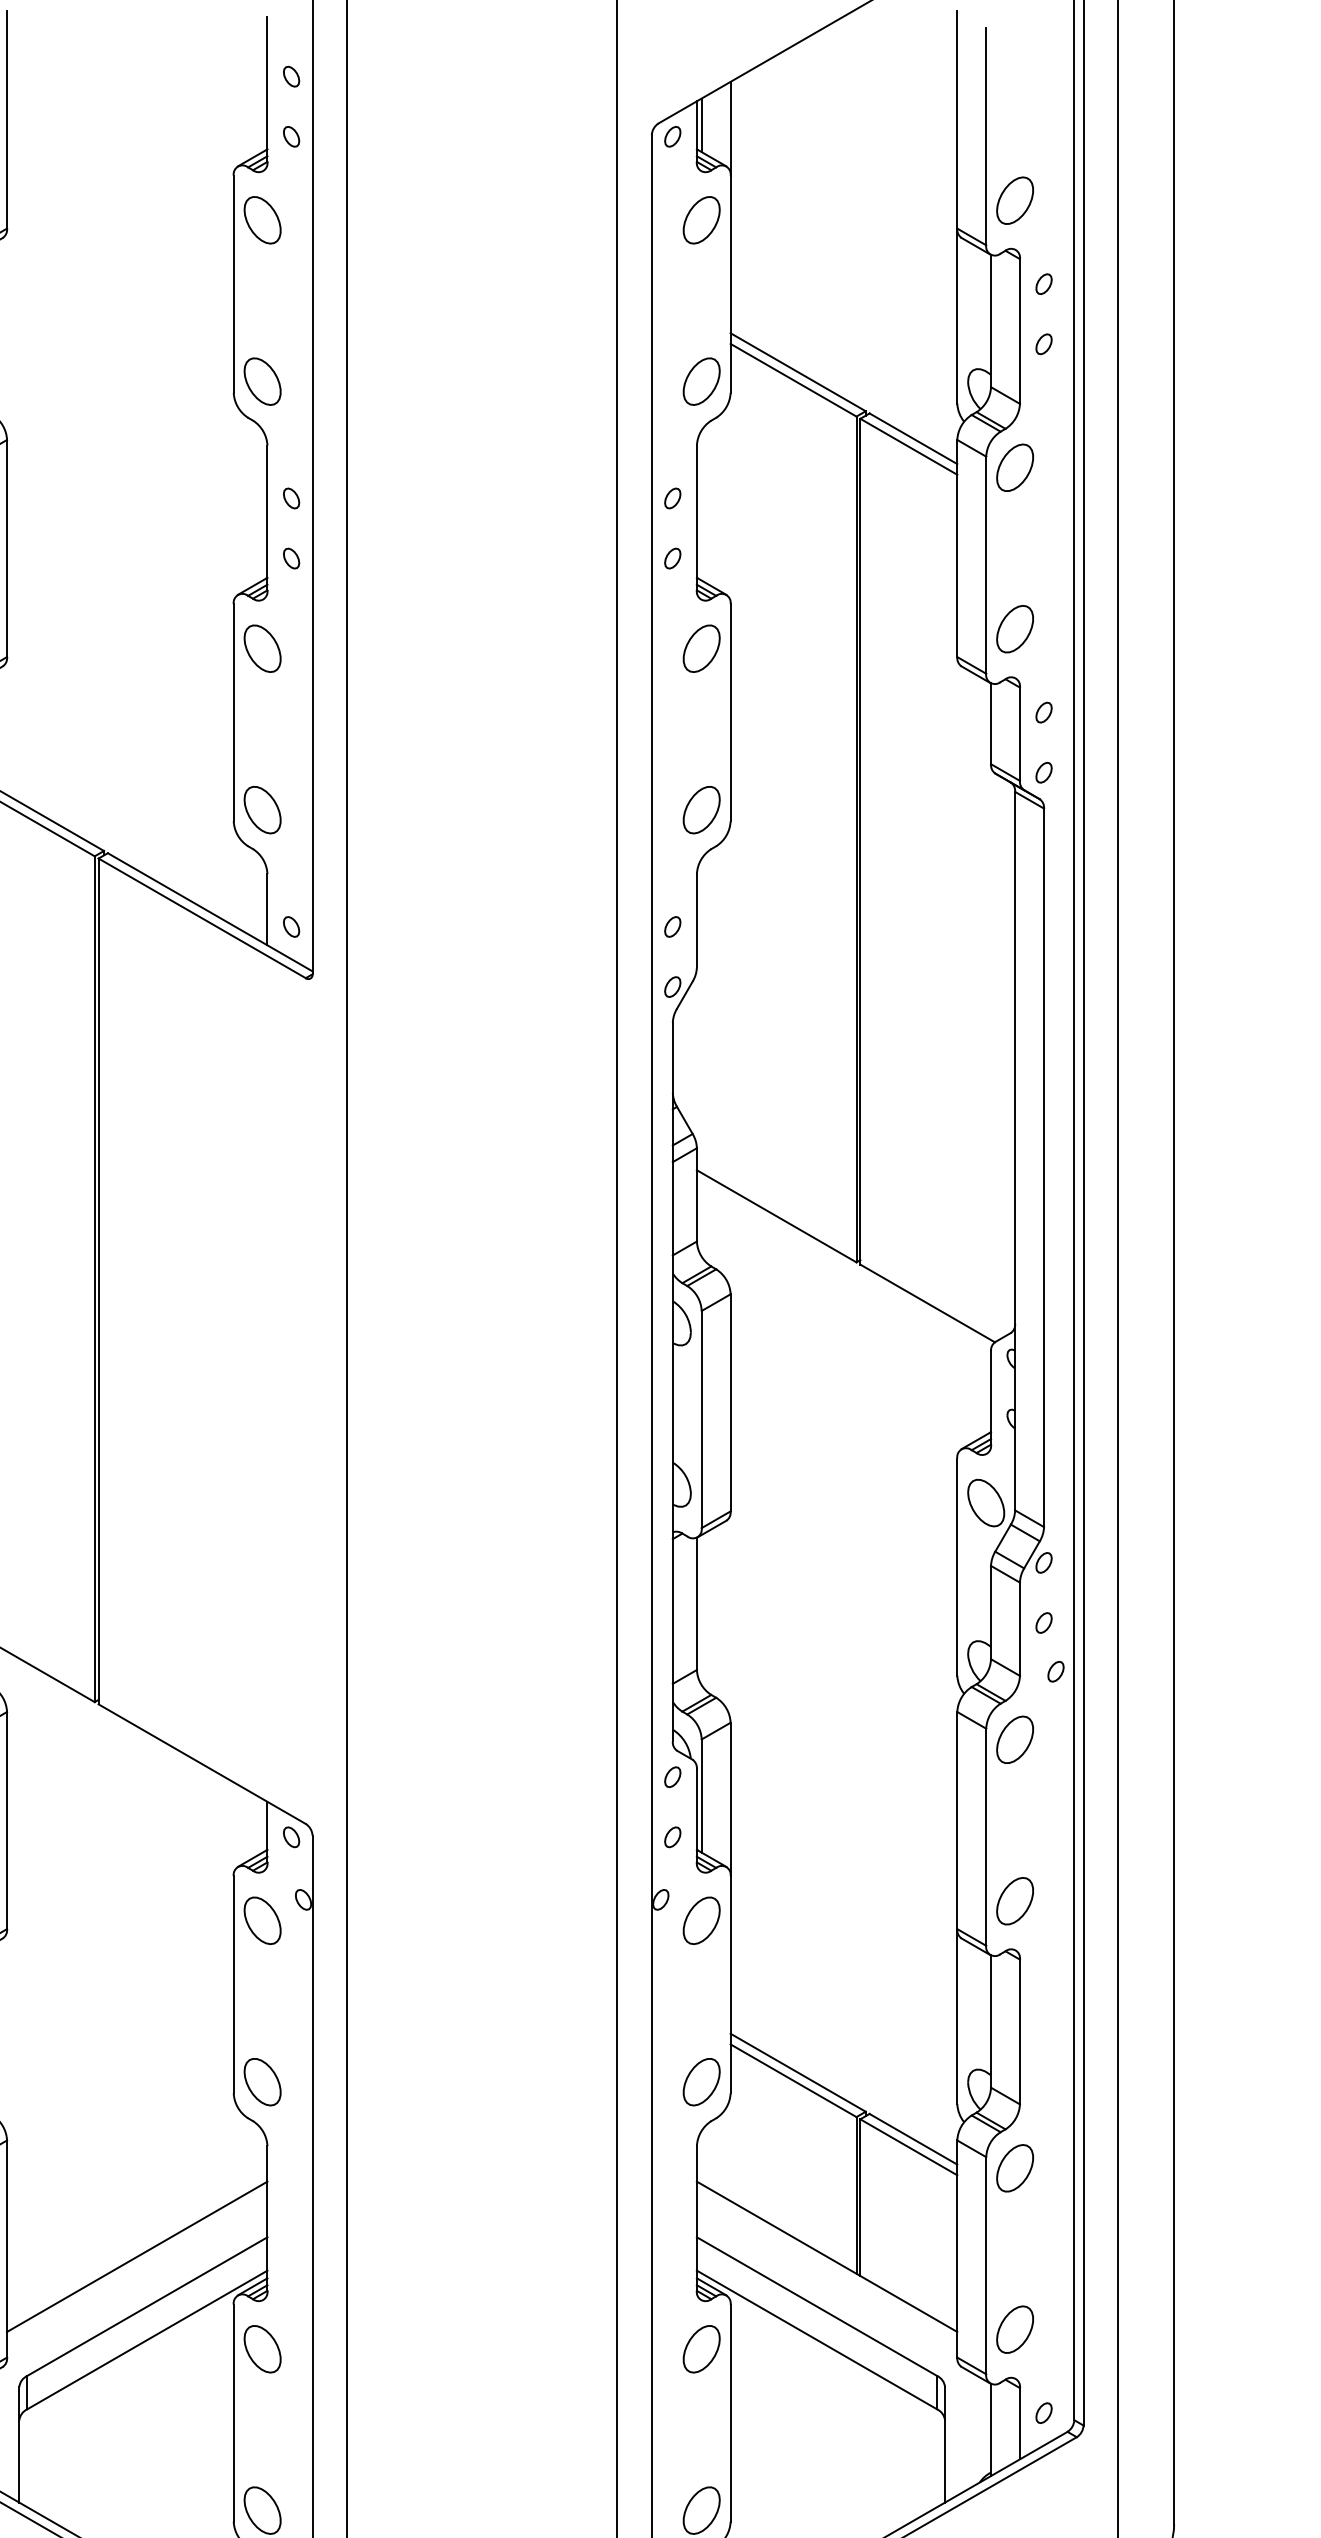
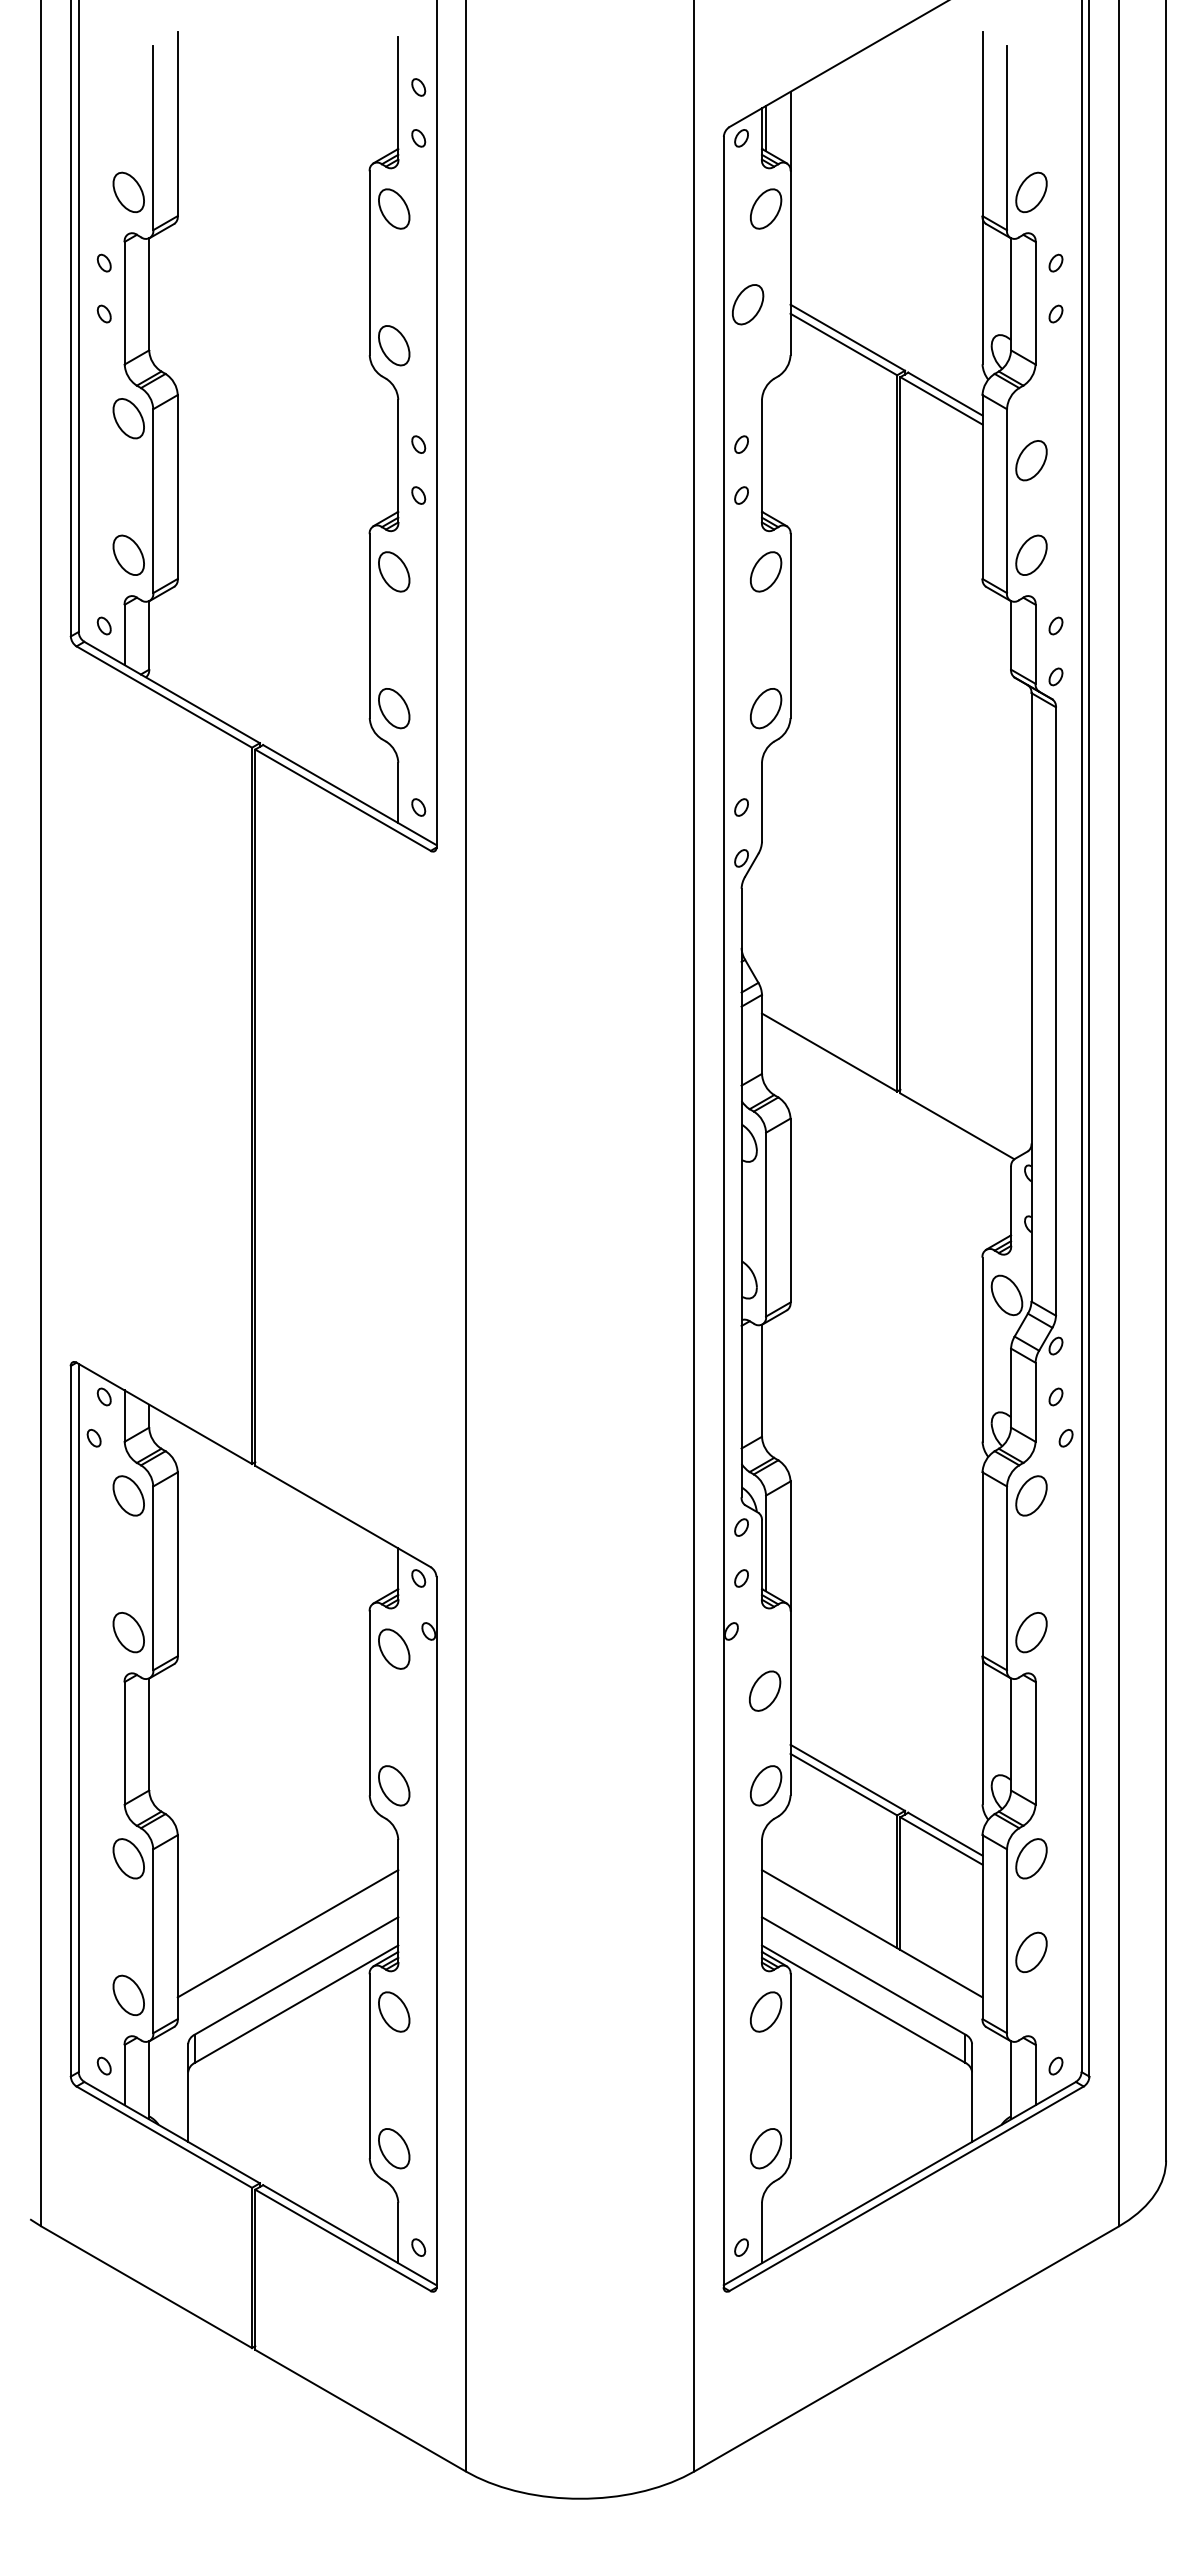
part: (702, 381) -> (748, 304), moved
part: (1015, 467) -> (1031, 460), moved
part: (702, 1919) -> (765, 1690), moved
part: (1015, 2329) -> (1031, 1952), moved

